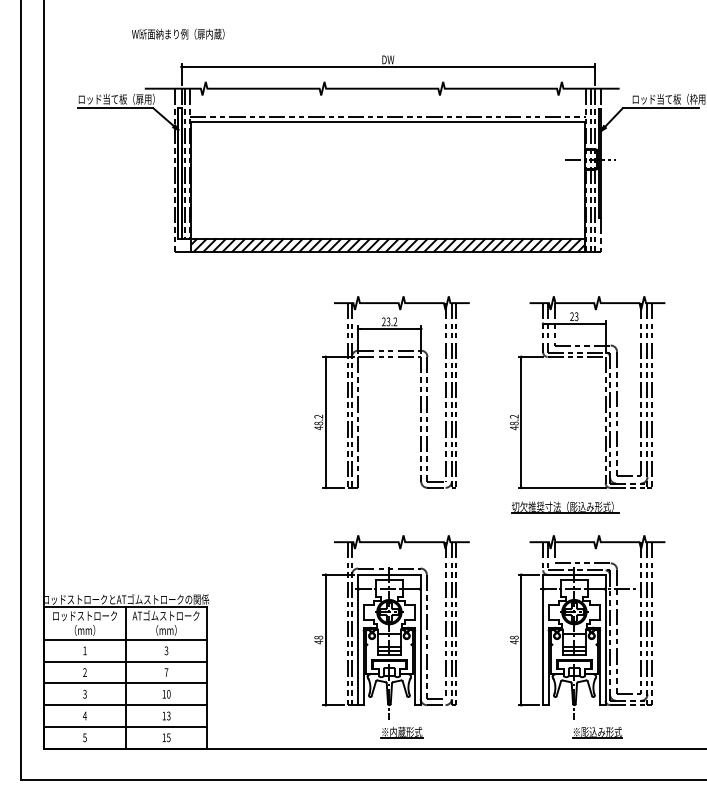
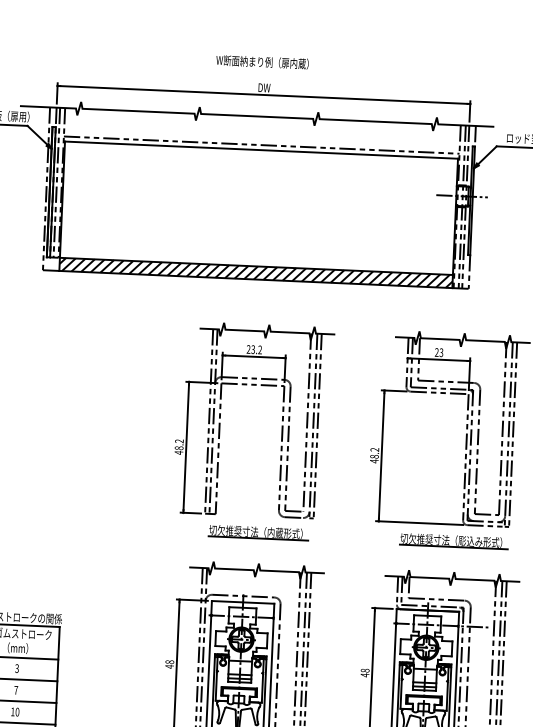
text: (178, 33) -> (262, 61), moved
part: (401, 504) -> (258, 532), added
part: (565, 507) -> (454, 541), moved

